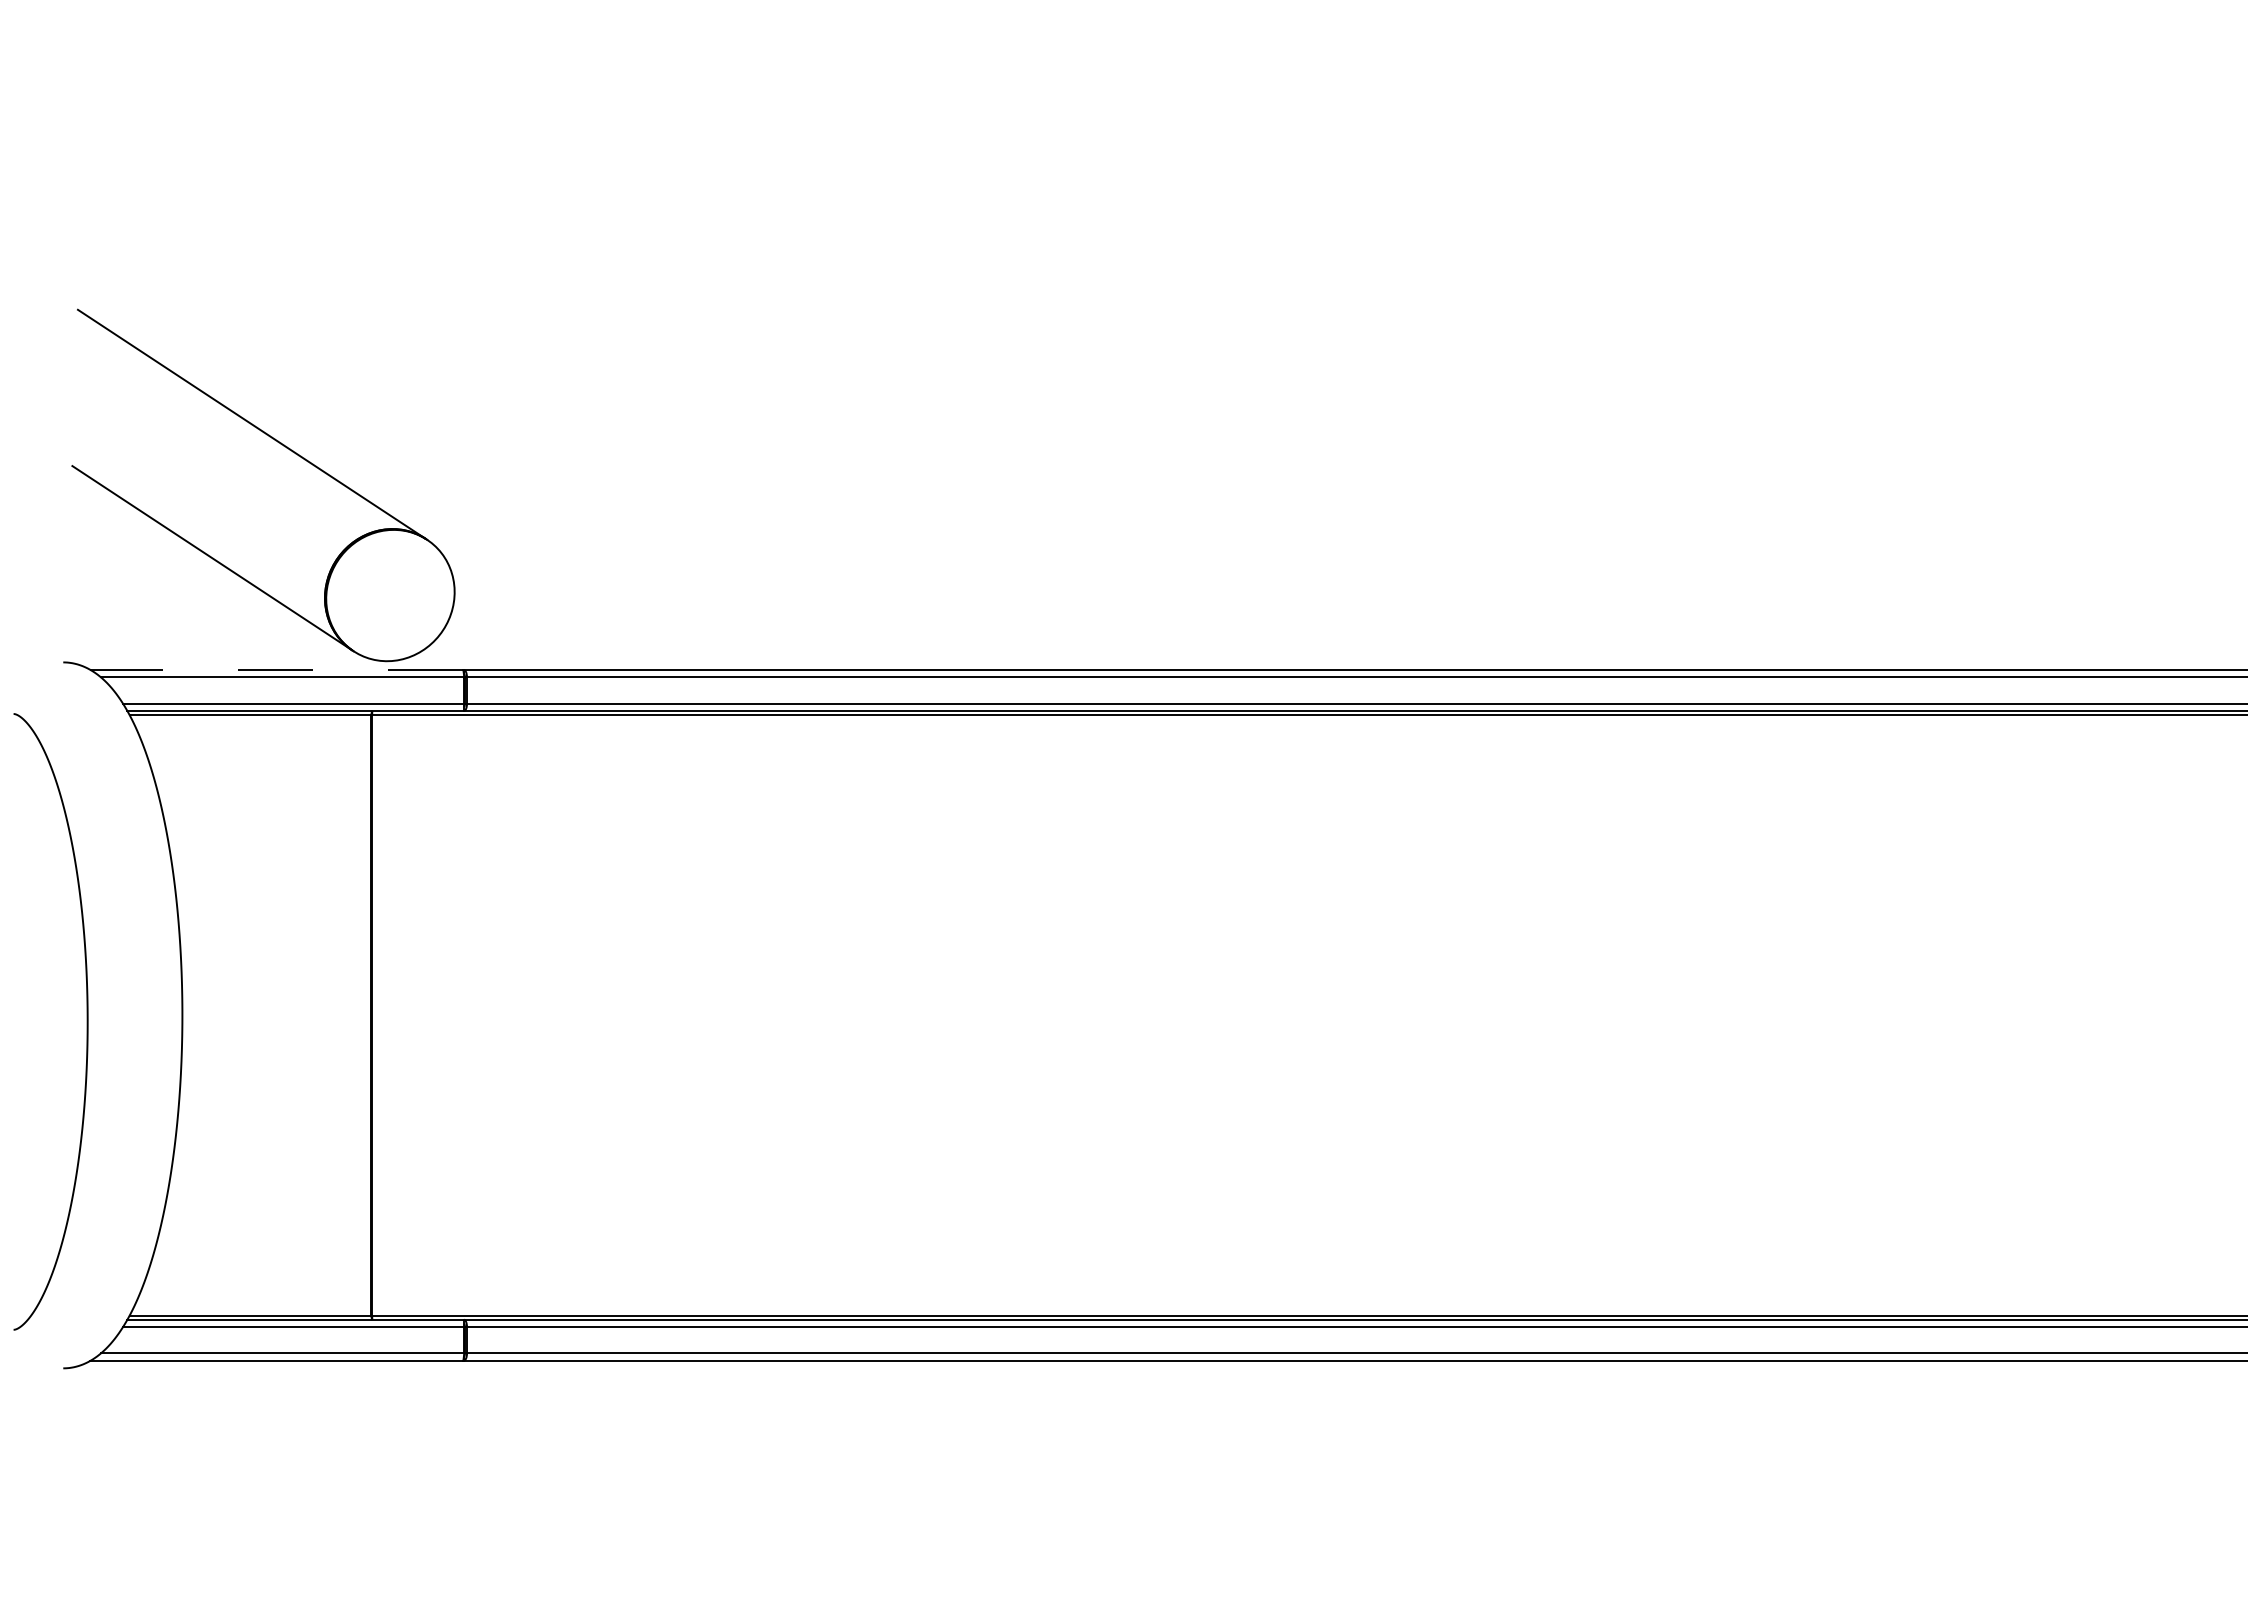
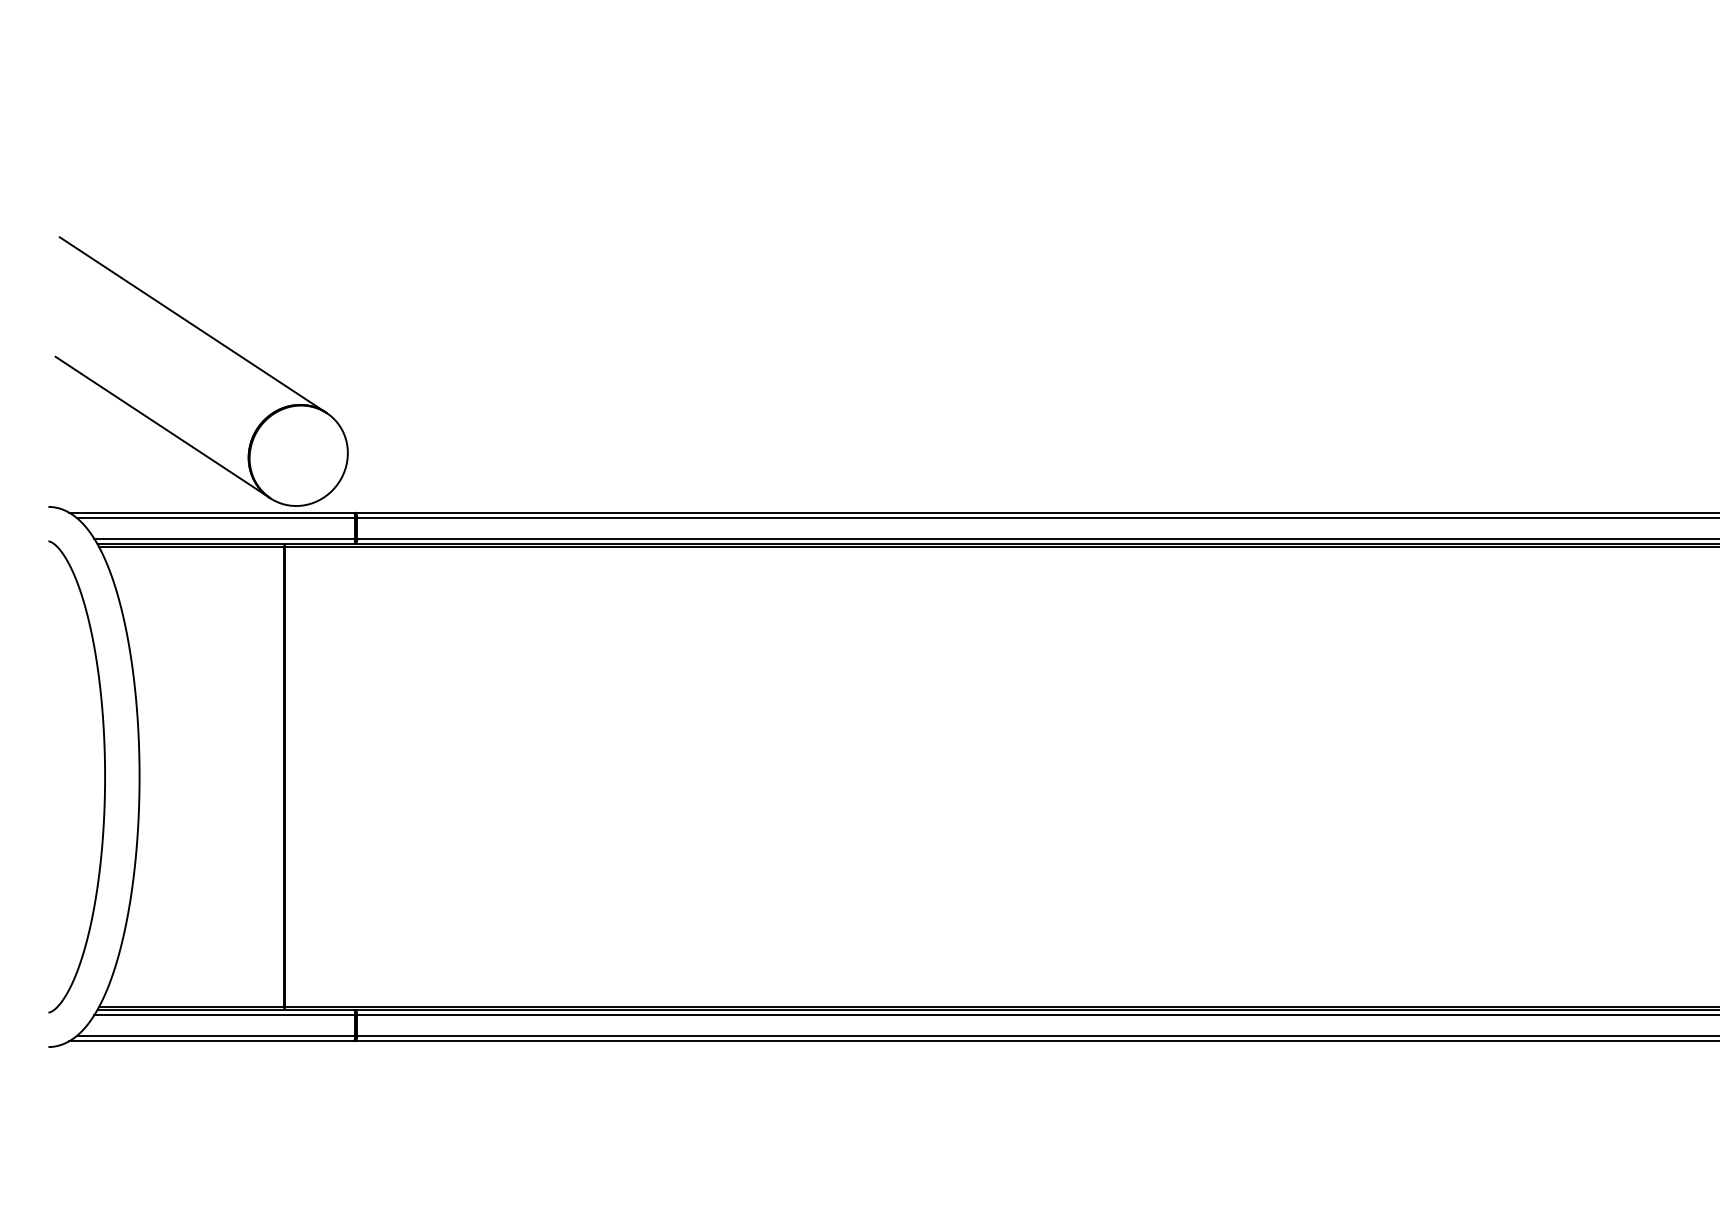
line: (276, 669) -> (211, 512), dashed -> solid
curve: (86, 1021) -> (104, 776), moved

